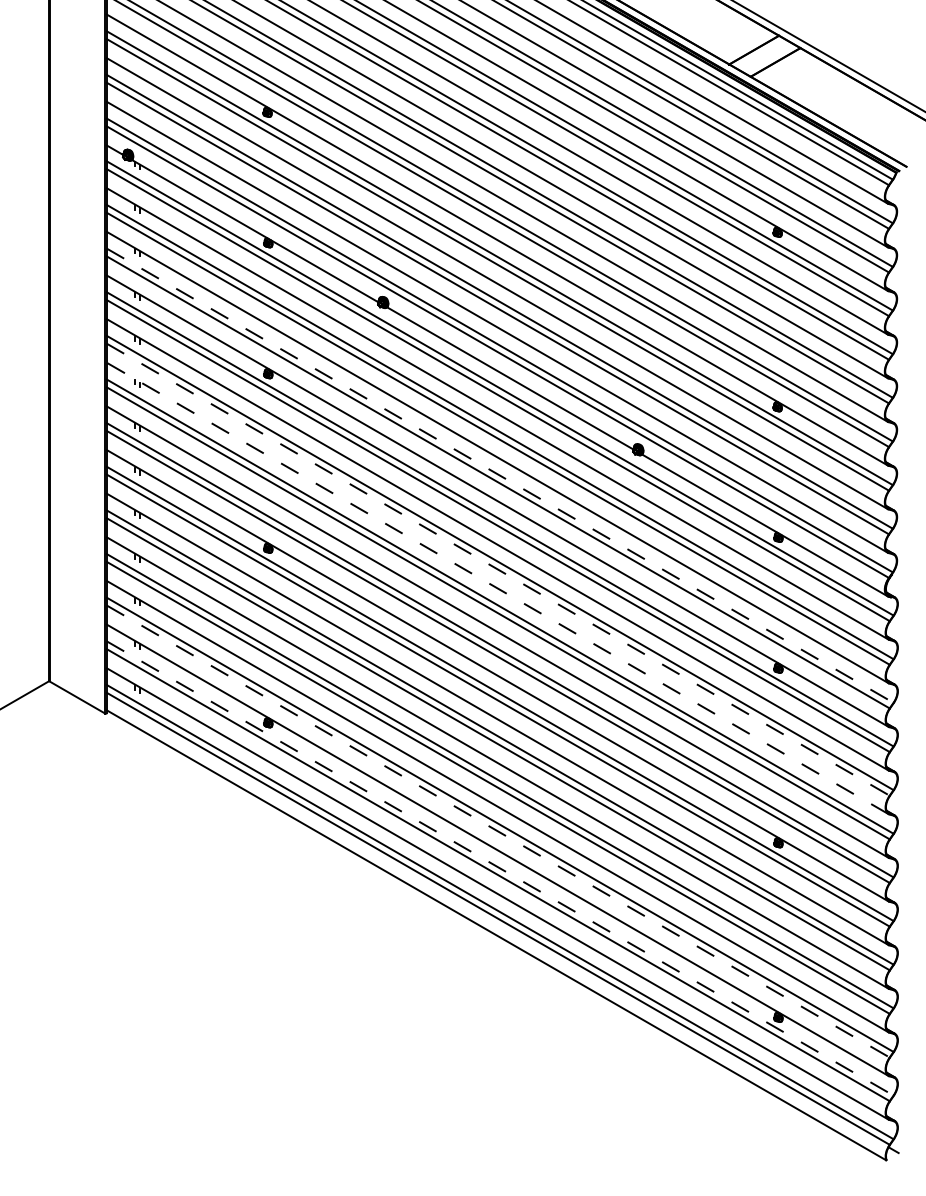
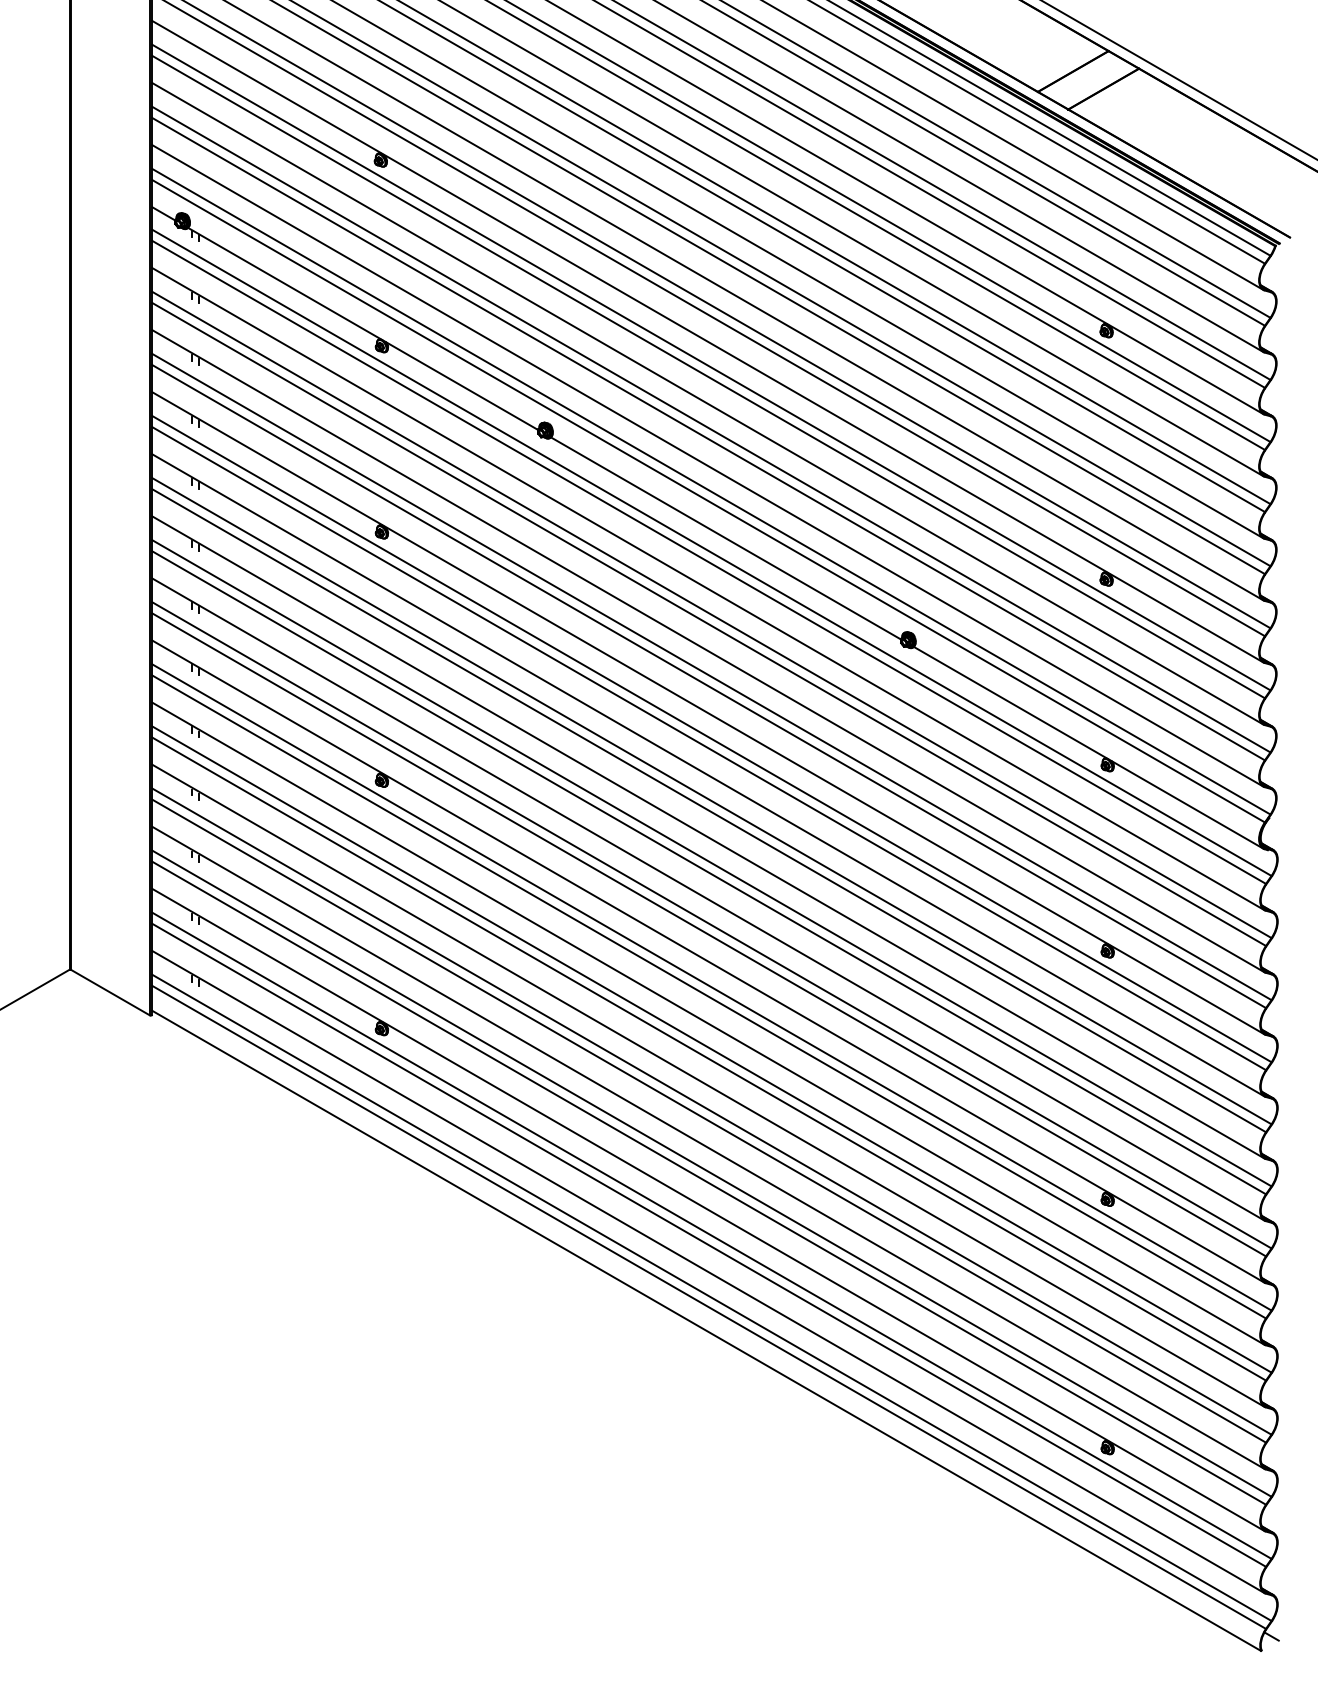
line: (500, 476) -> (712, 677), dashed -> solid
line: (498, 569) -> (709, 810), dashed -> solid
line: (497, 588) -> (707, 837), dashed -> solid
line: (498, 831) -> (709, 1183), dashed -> solid
line: (500, 868) -> (712, 1236), dashed -> solid

